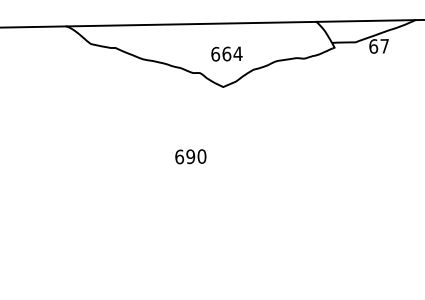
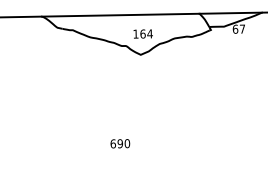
text: (214, 53) -> (135, 33), 664 -> 164
text: (191, 156) -> (120, 143), moved

